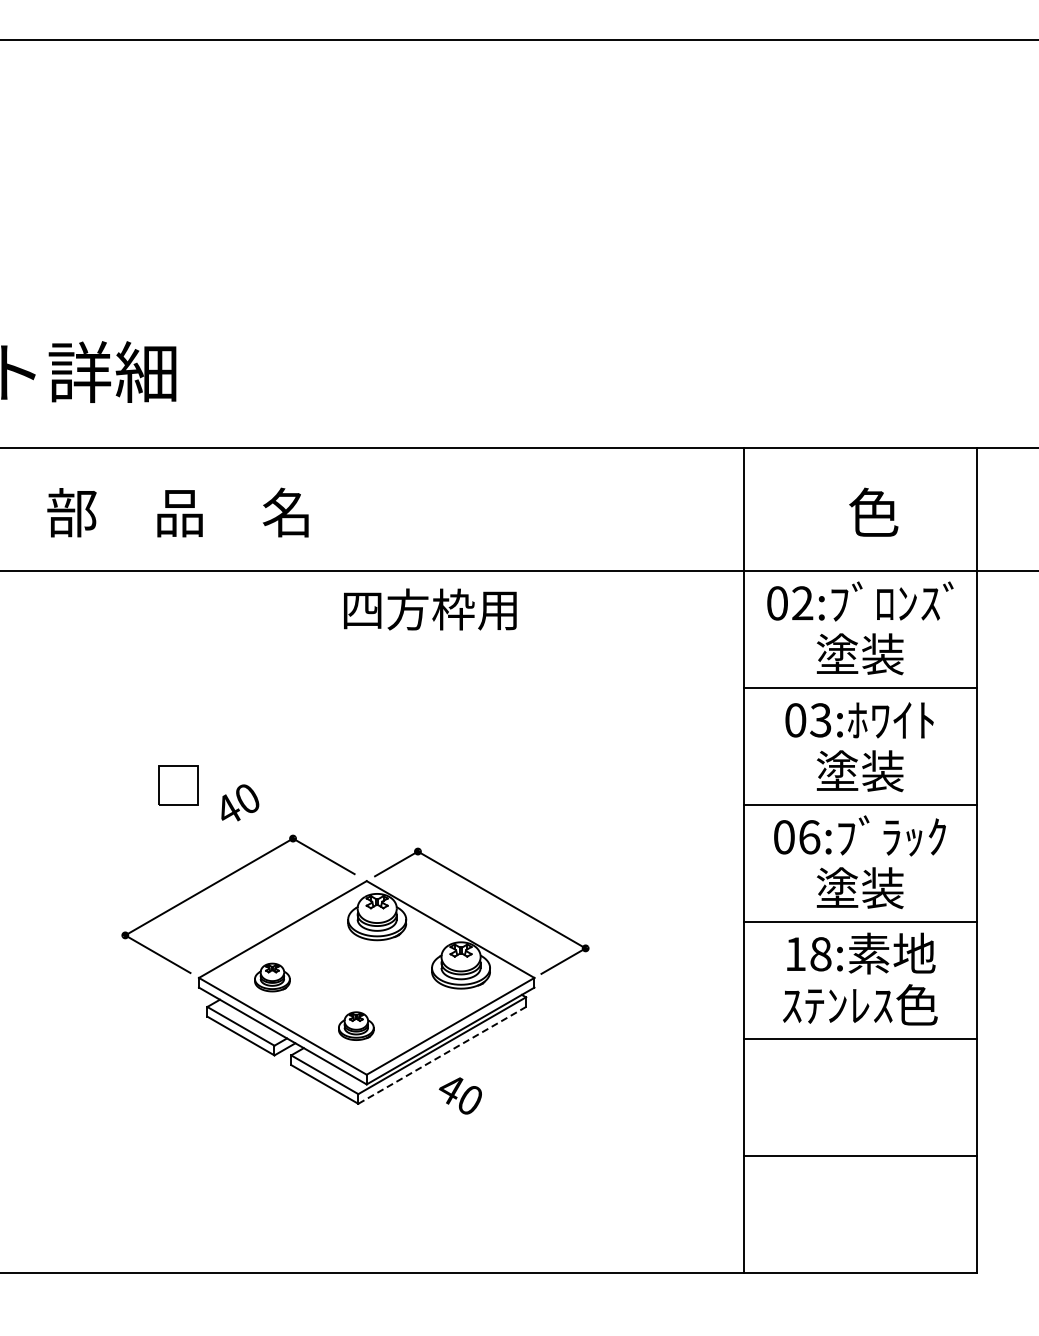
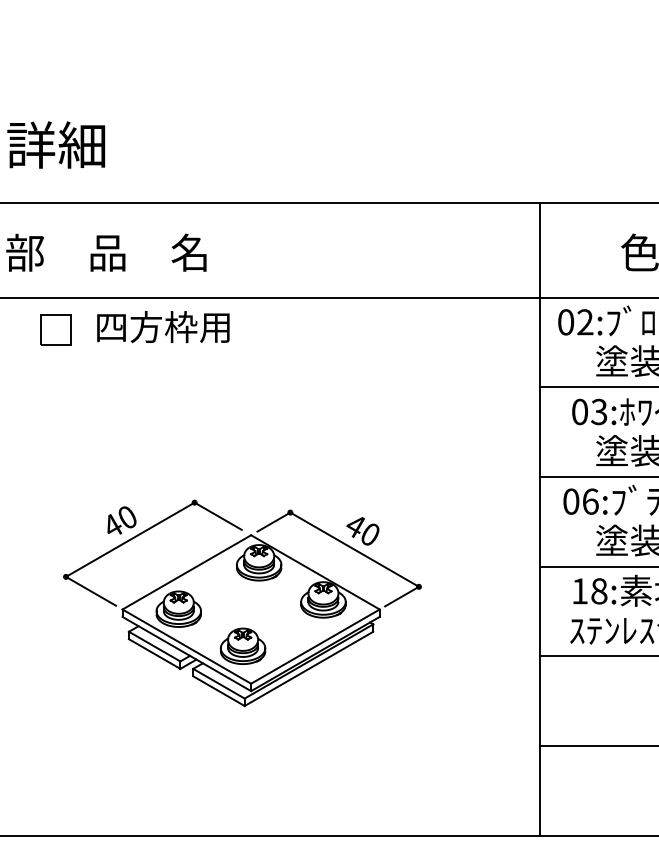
text: (430, 609) -> (163, 327), moved
part: (178, 785) -> (56, 330), moved
text: (240, 802) -> (122, 520), moved
part: (272, 977) -> (178, 609), size x1.67
part: (356, 1026) -> (243, 646), size x1.67
line: (442, 1055) -> (309, 668), dashed -> solid
text: (459, 1095) -> (362, 530), moved

